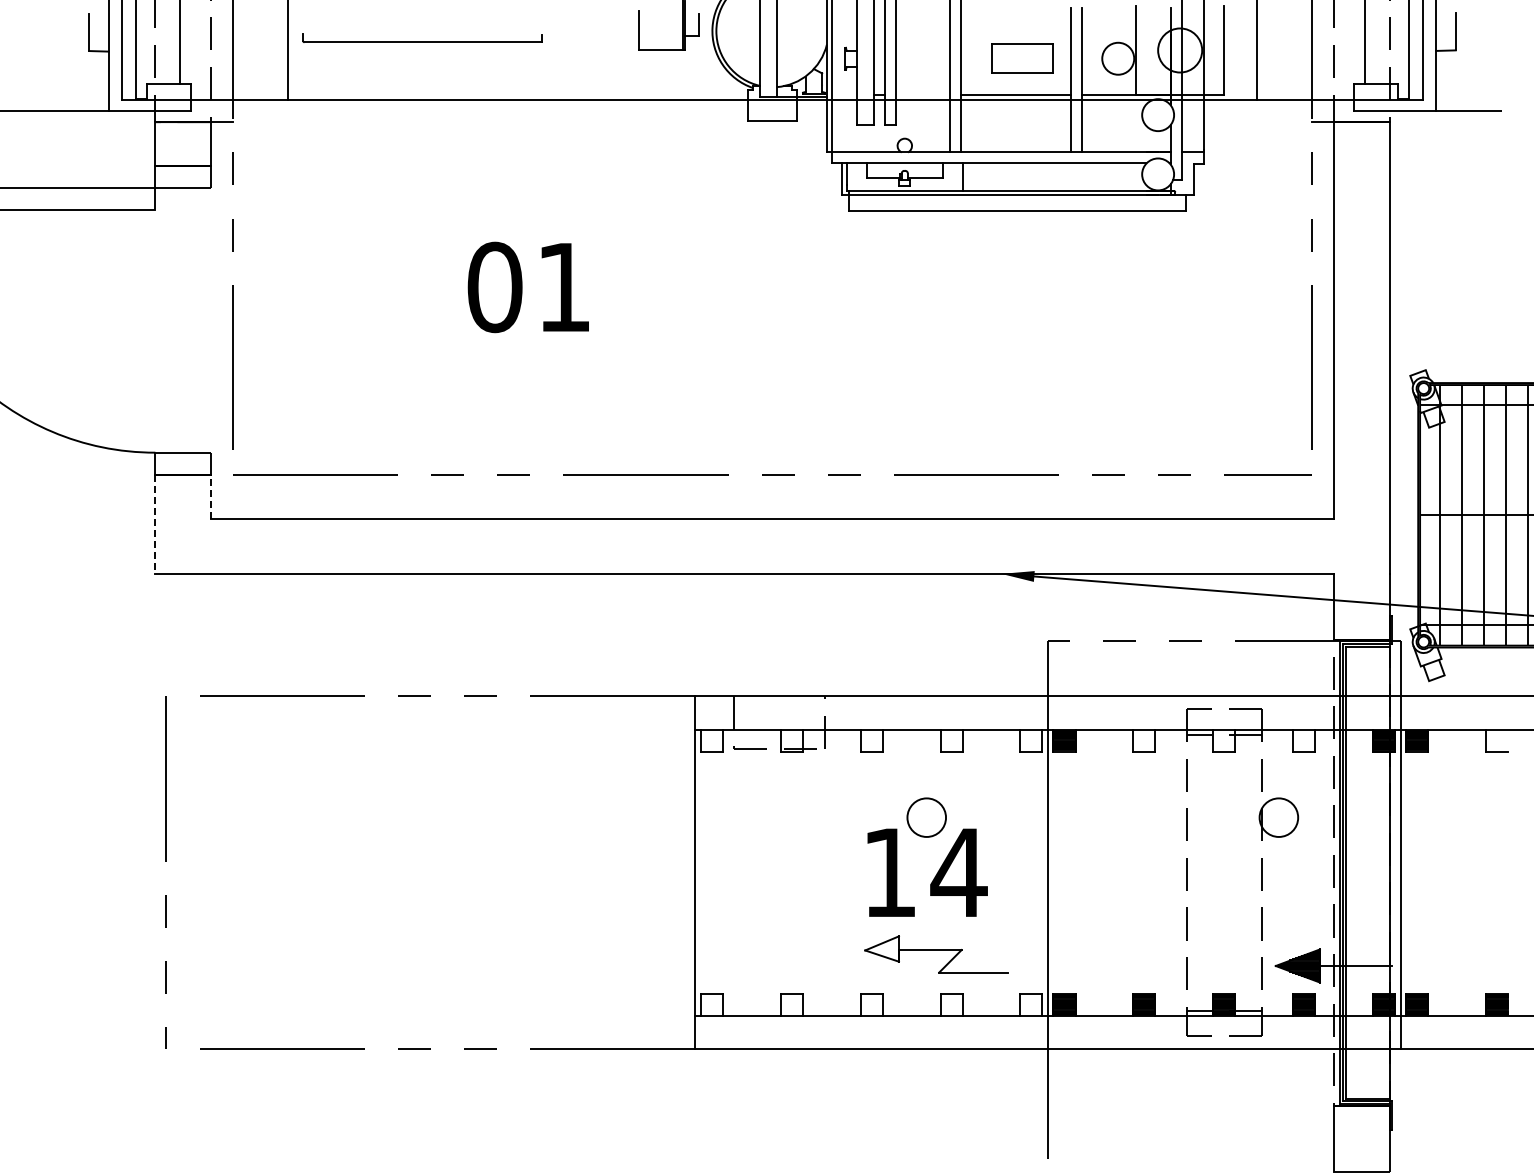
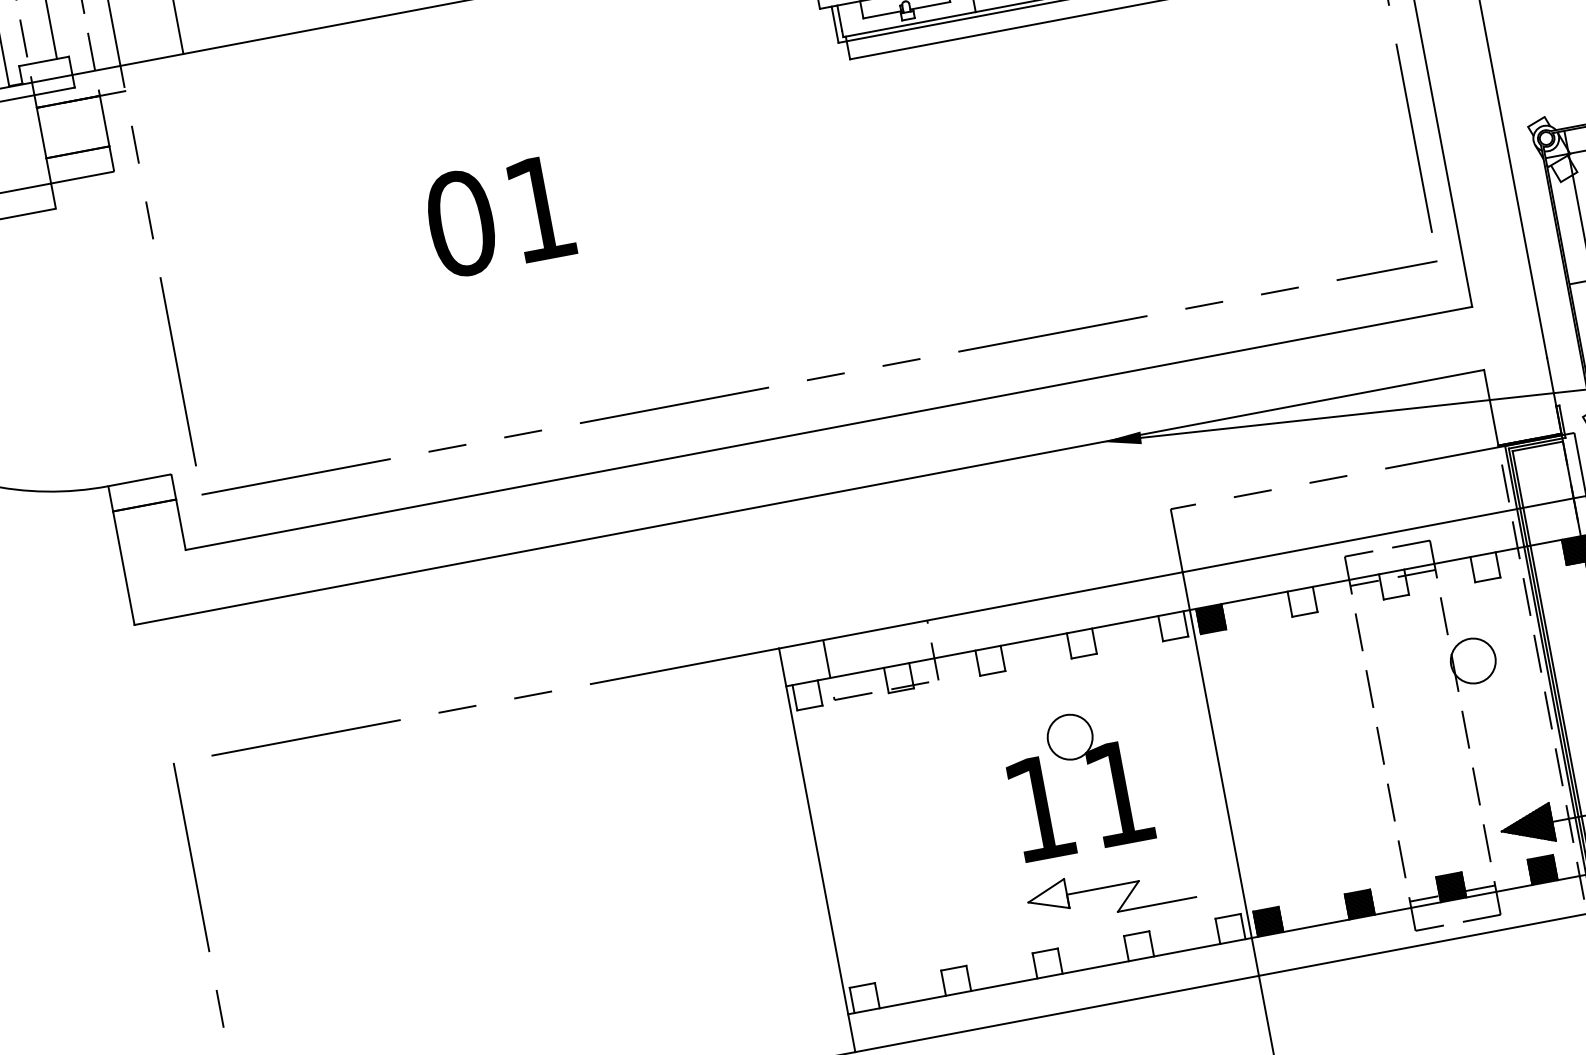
line: (210, 496) -> (180, 524), dashed -> solid
line: (155, 524) -> (123, 568), dashed -> solid
text: (958, 872) -> (1118, 793), 14 -> 11

